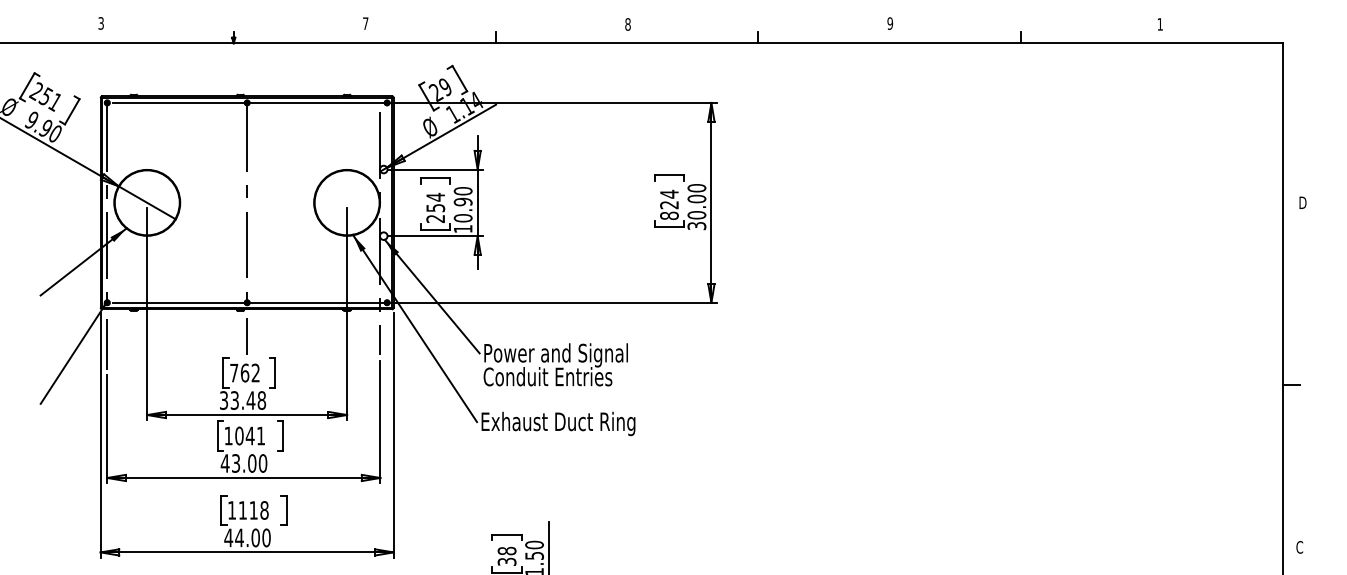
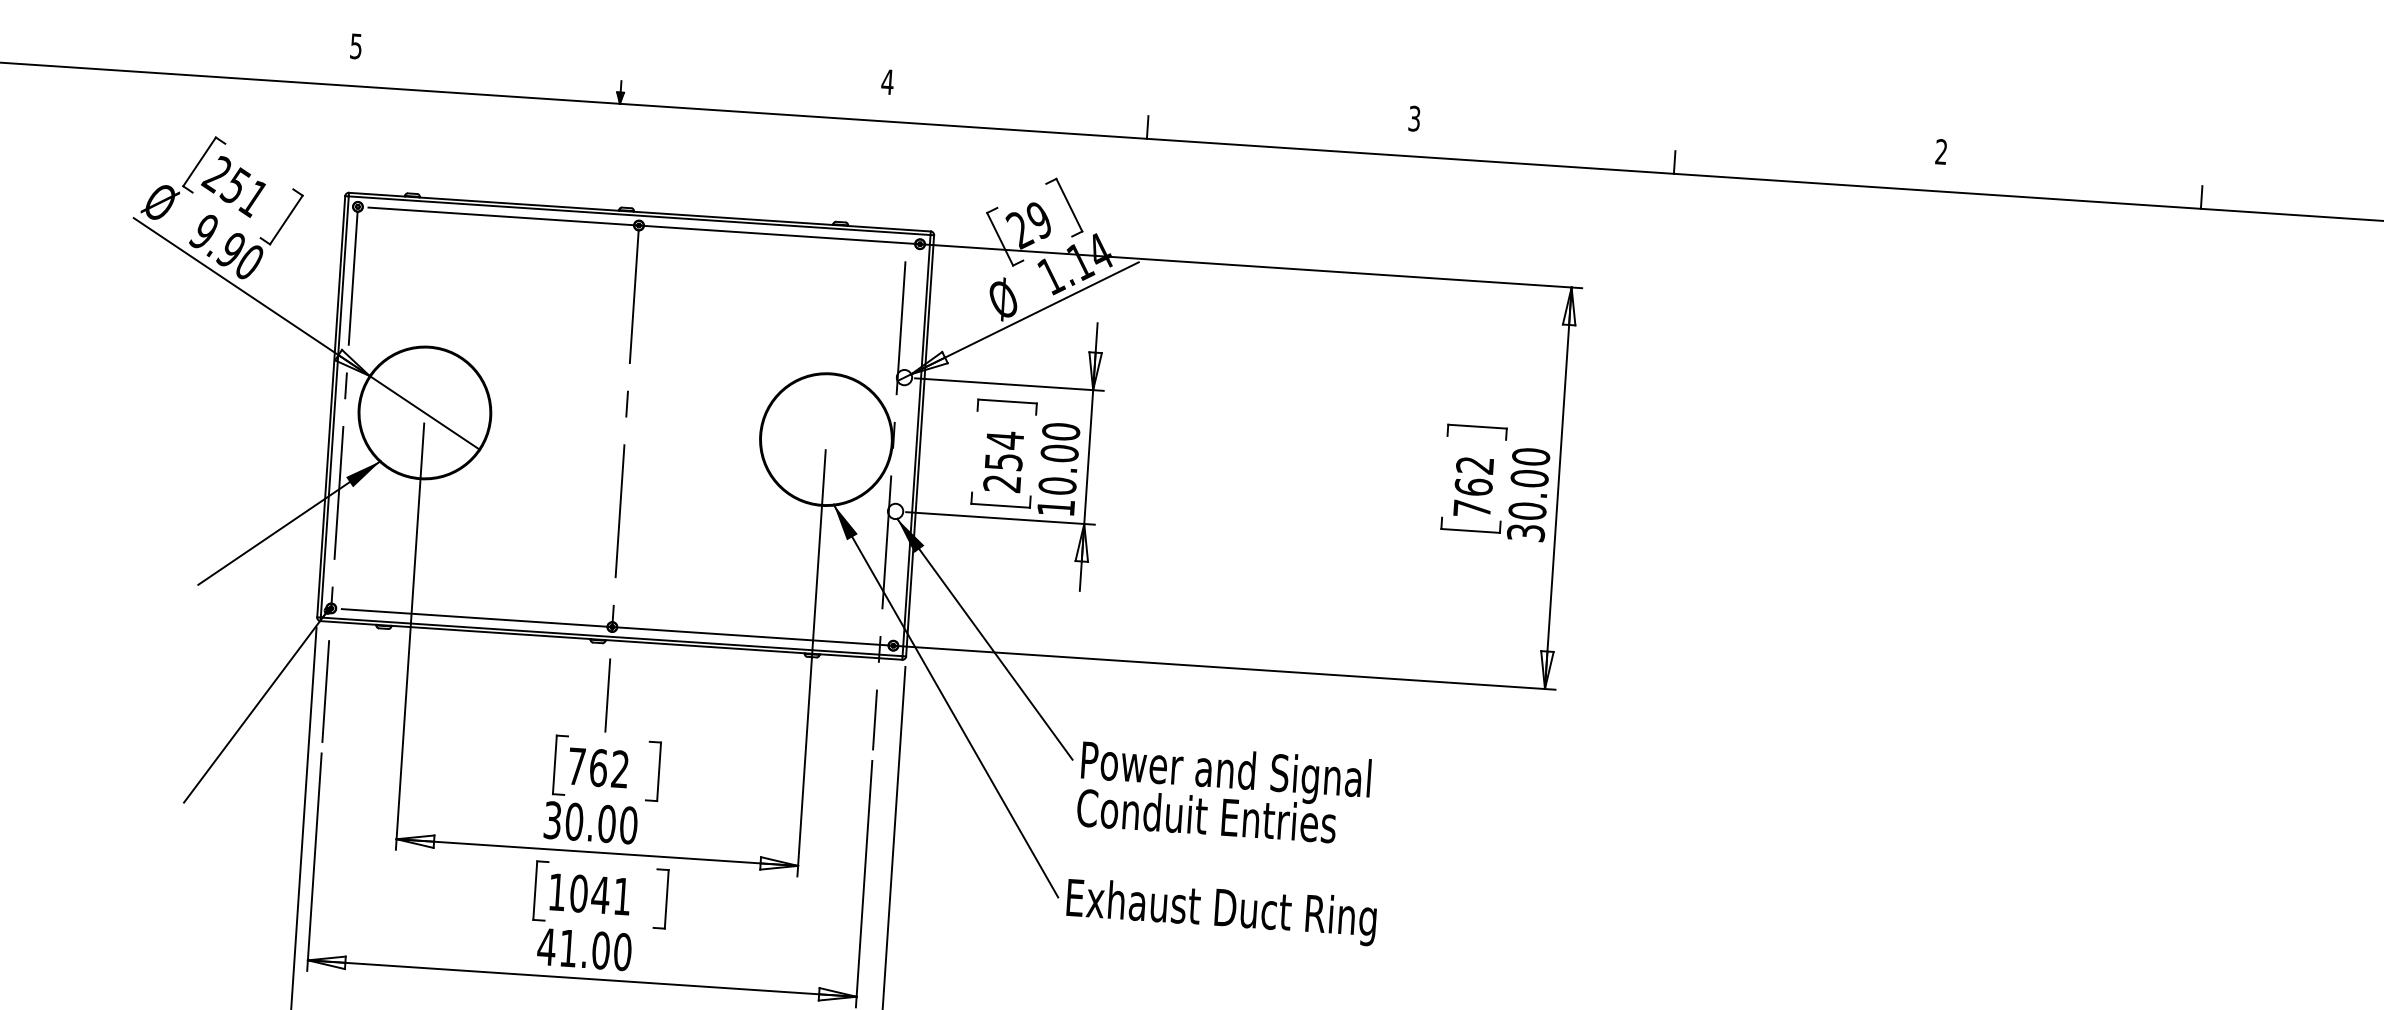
text: (100, 22) -> (355, 44), 3 -> 5
text: (365, 23) -> (887, 81), 7 -> 4
text: (890, 23) -> (1941, 151), 9 -> 2
text: (627, 24) -> (1413, 118), 8 -> 3
text: (463, 202) -> (1060, 454), 10.90 -> 10.00
text: (669, 204) -> (1473, 485), 824 -> 762
text: (248, 400) -> (601, 823), 33.48 -> 30.00
text: (236, 463) -> (569, 948), 43.00 -> 41.00

